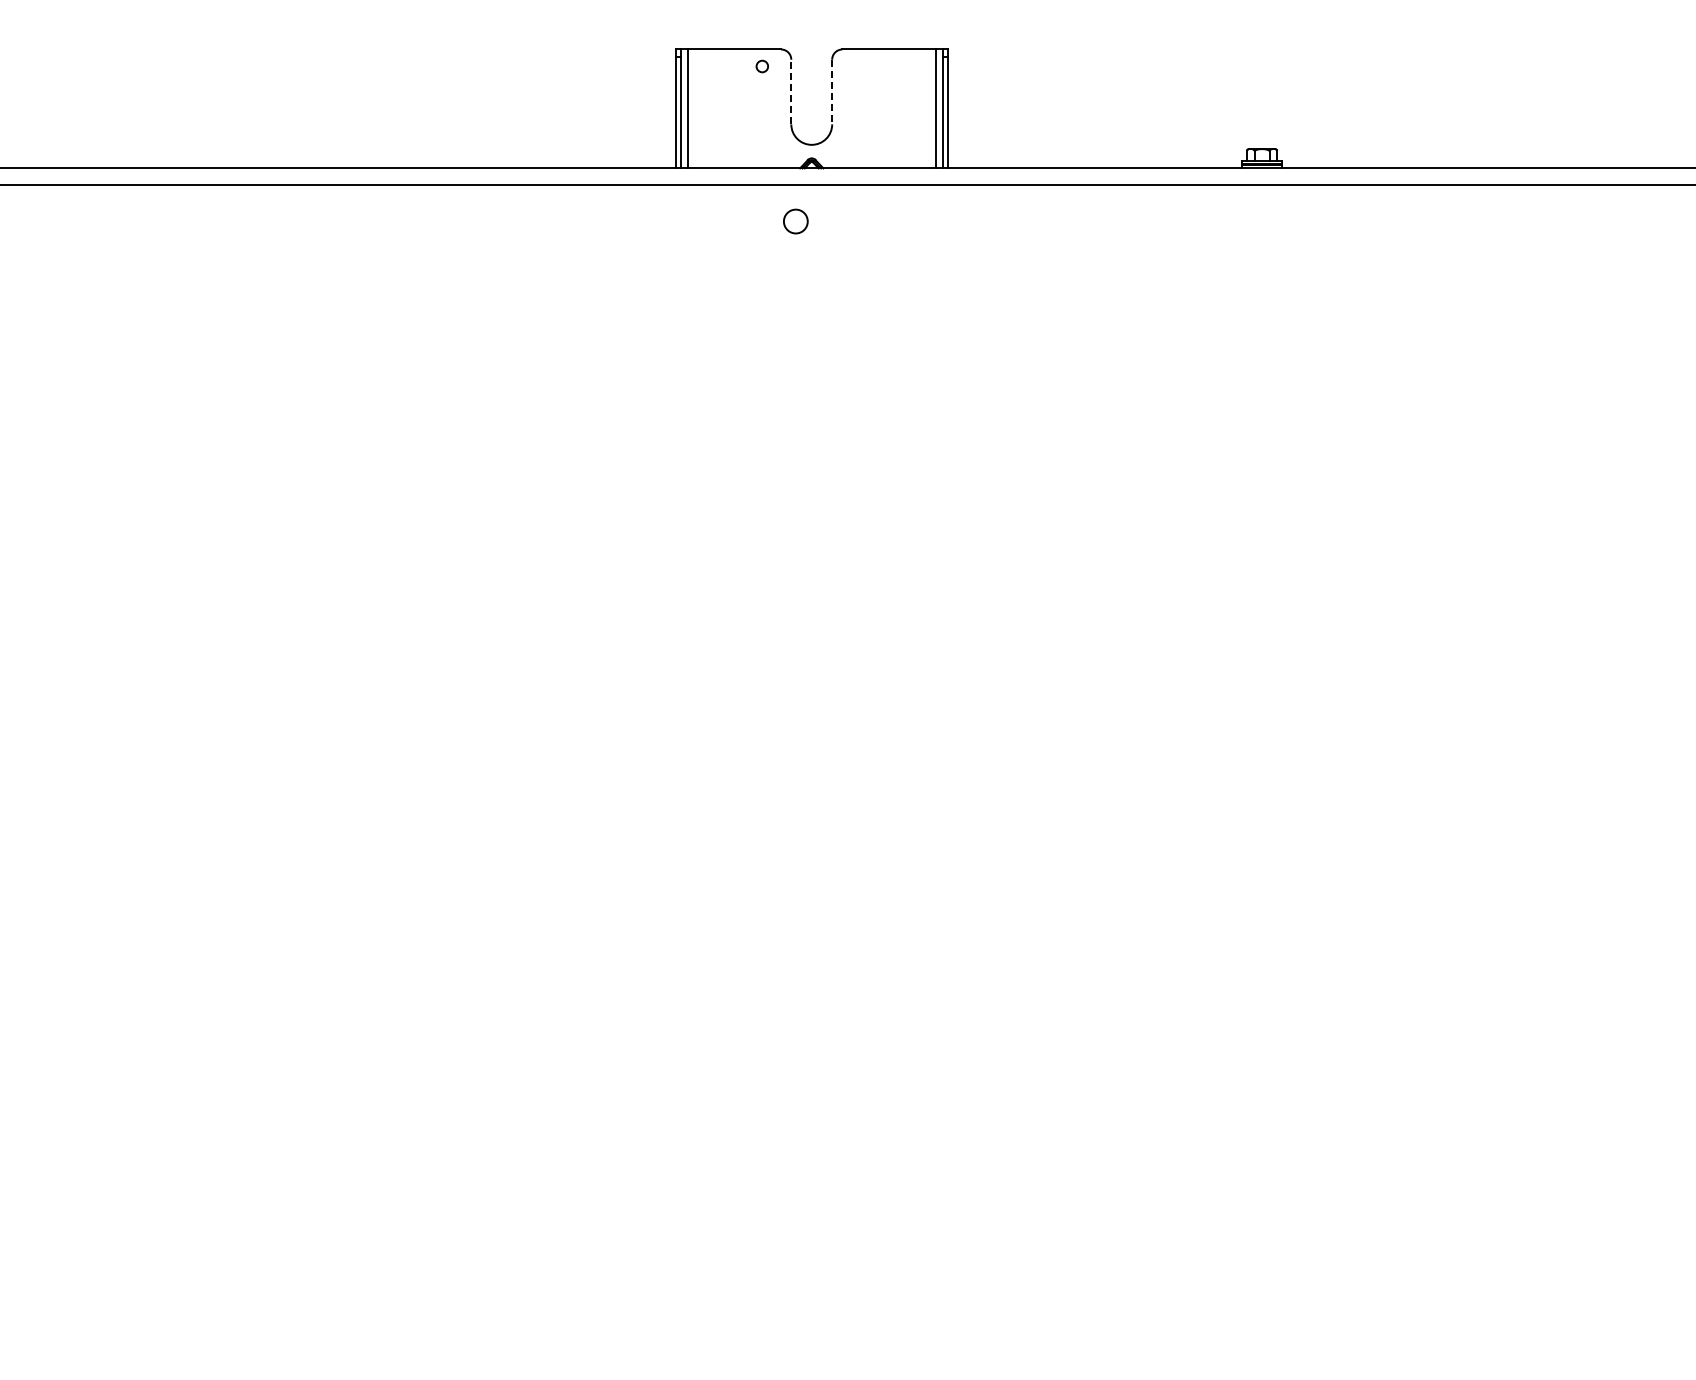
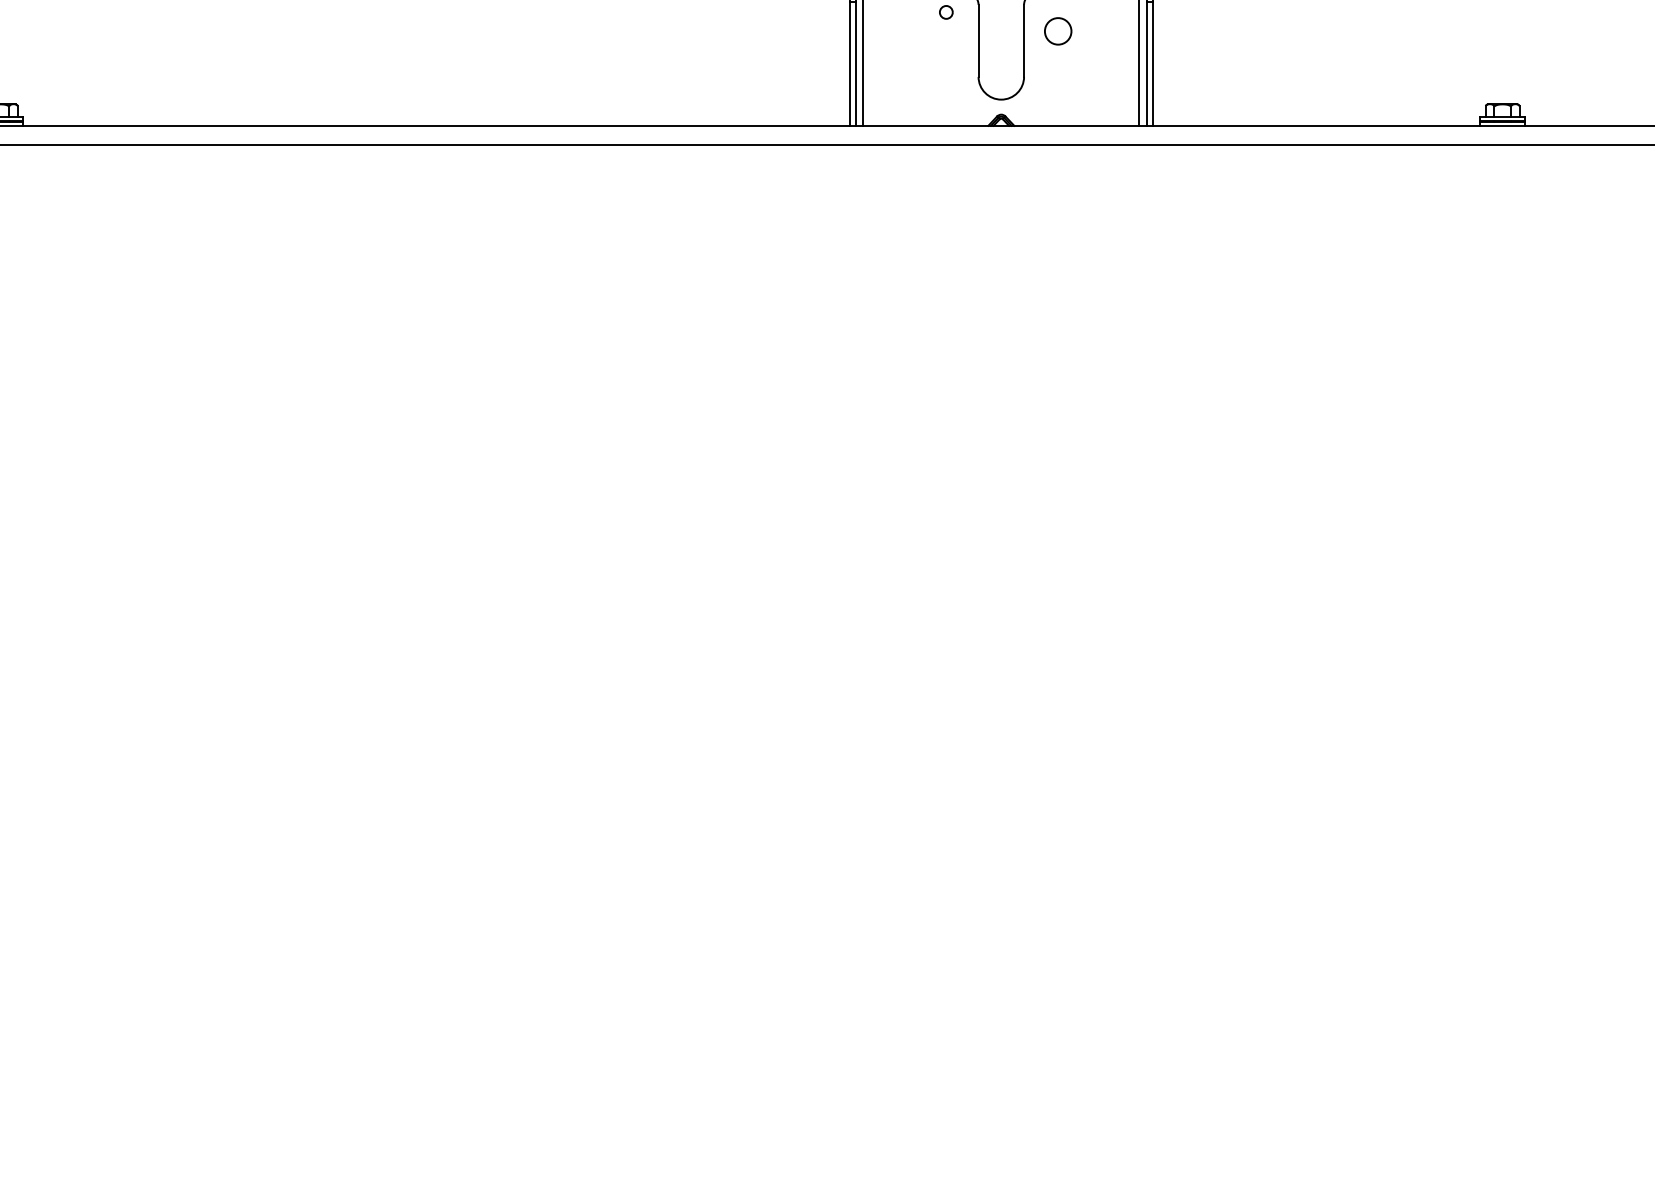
line: (791, 91) -> (978, 40), dashed -> solid
line: (832, 92) -> (1024, 41), dashed -> solid
circle: (795, 221) -> (1057, 31), moved

